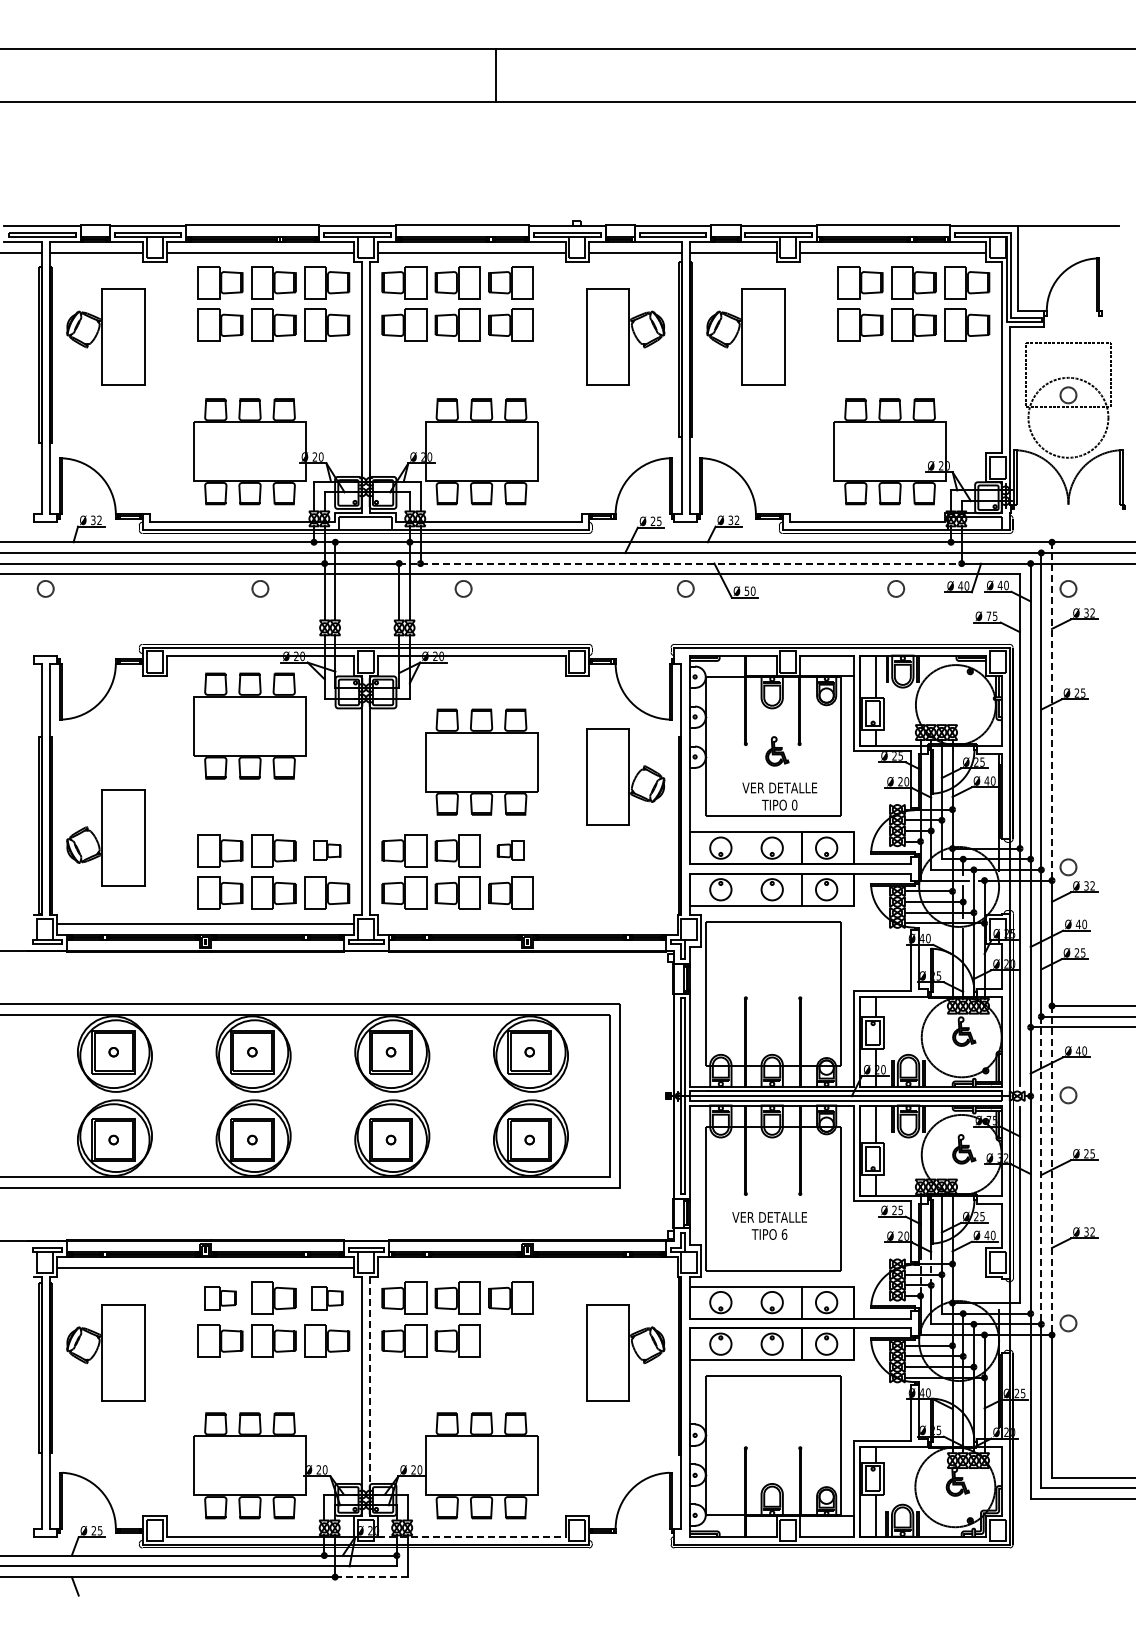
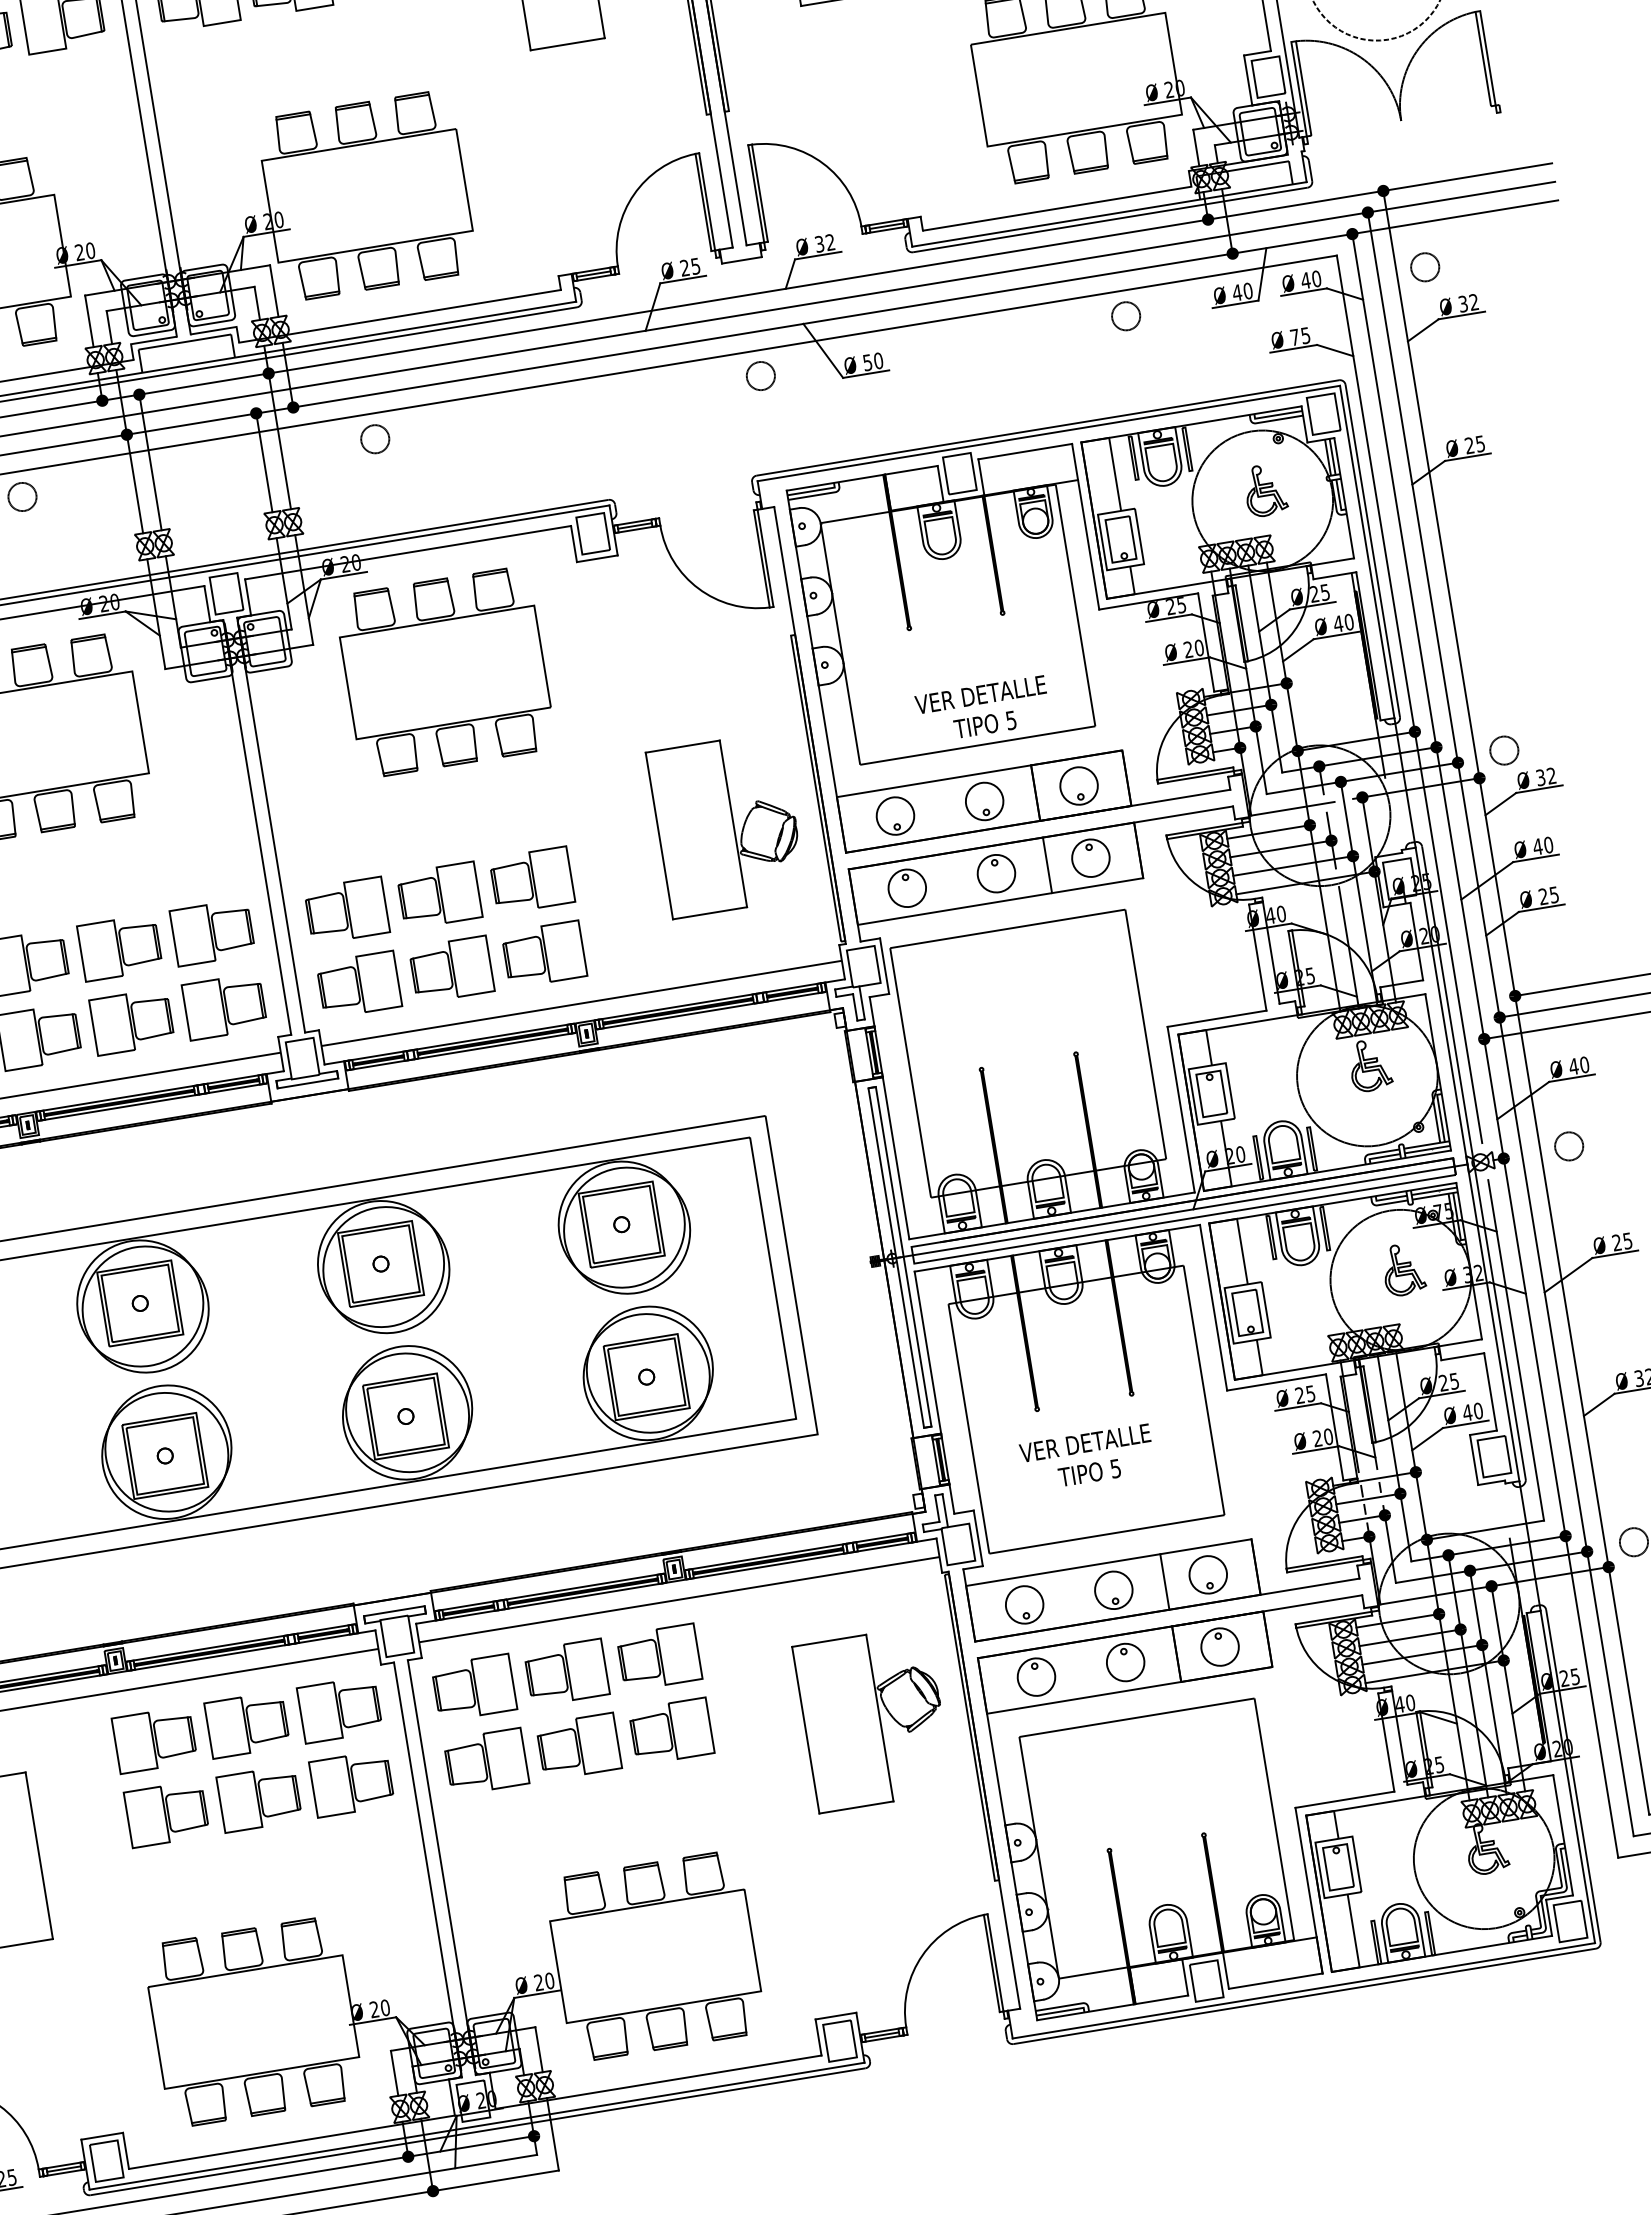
line: (680, 563) -> (744, 333), dashed -> solid
line: (1051, 711) -> (1430, 484), dashed -> solid
part: (777, 751) -> (1265, 490), moved
part: (481, 761) -> (445, 671), moved
part: (625, 776) -> (726, 824), moved
text: (794, 804) -> (1010, 719), 0 -> 5
part: (327, 850) -> (213, 931), size x1.67
part: (510, 850) -> (530, 879), size x1.67
line: (527, 924) -> (581, 1003), added
line: (1041, 1170) -> (1543, 1284), dashed -> solid
line: (1051, 1171) -> (1561, 1283), dashed -> solid
text: (784, 1234) -> (1115, 1468), 6 -> 5
line: (527, 1267) -> (679, 1598), added
part: (220, 1297) -> (154, 1738), size x1.43
part: (327, 1297) -> (340, 1707), size x1.43
part: (510, 1340) -> (670, 1730), added
line: (369, 1396) -> (441, 1867), dashed -> solid
line: (471, 1536) -> (658, 2081), dashed -> solid
line: (371, 1577) -> (496, 2181), dashed -> solid

